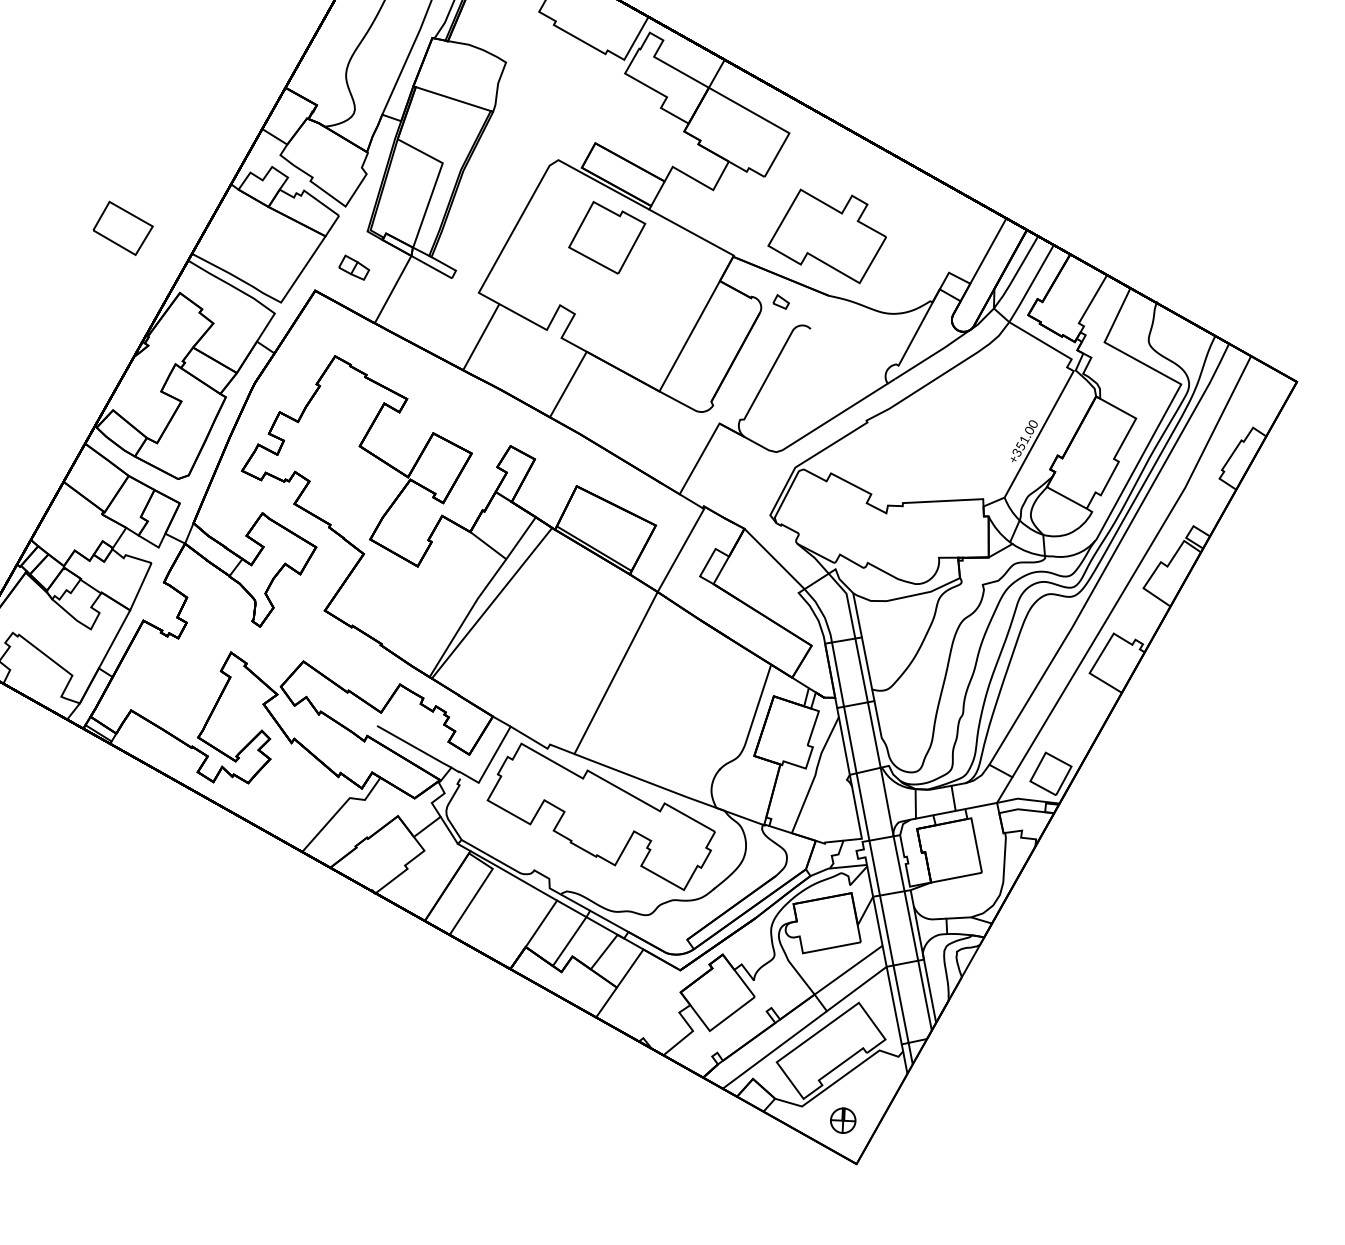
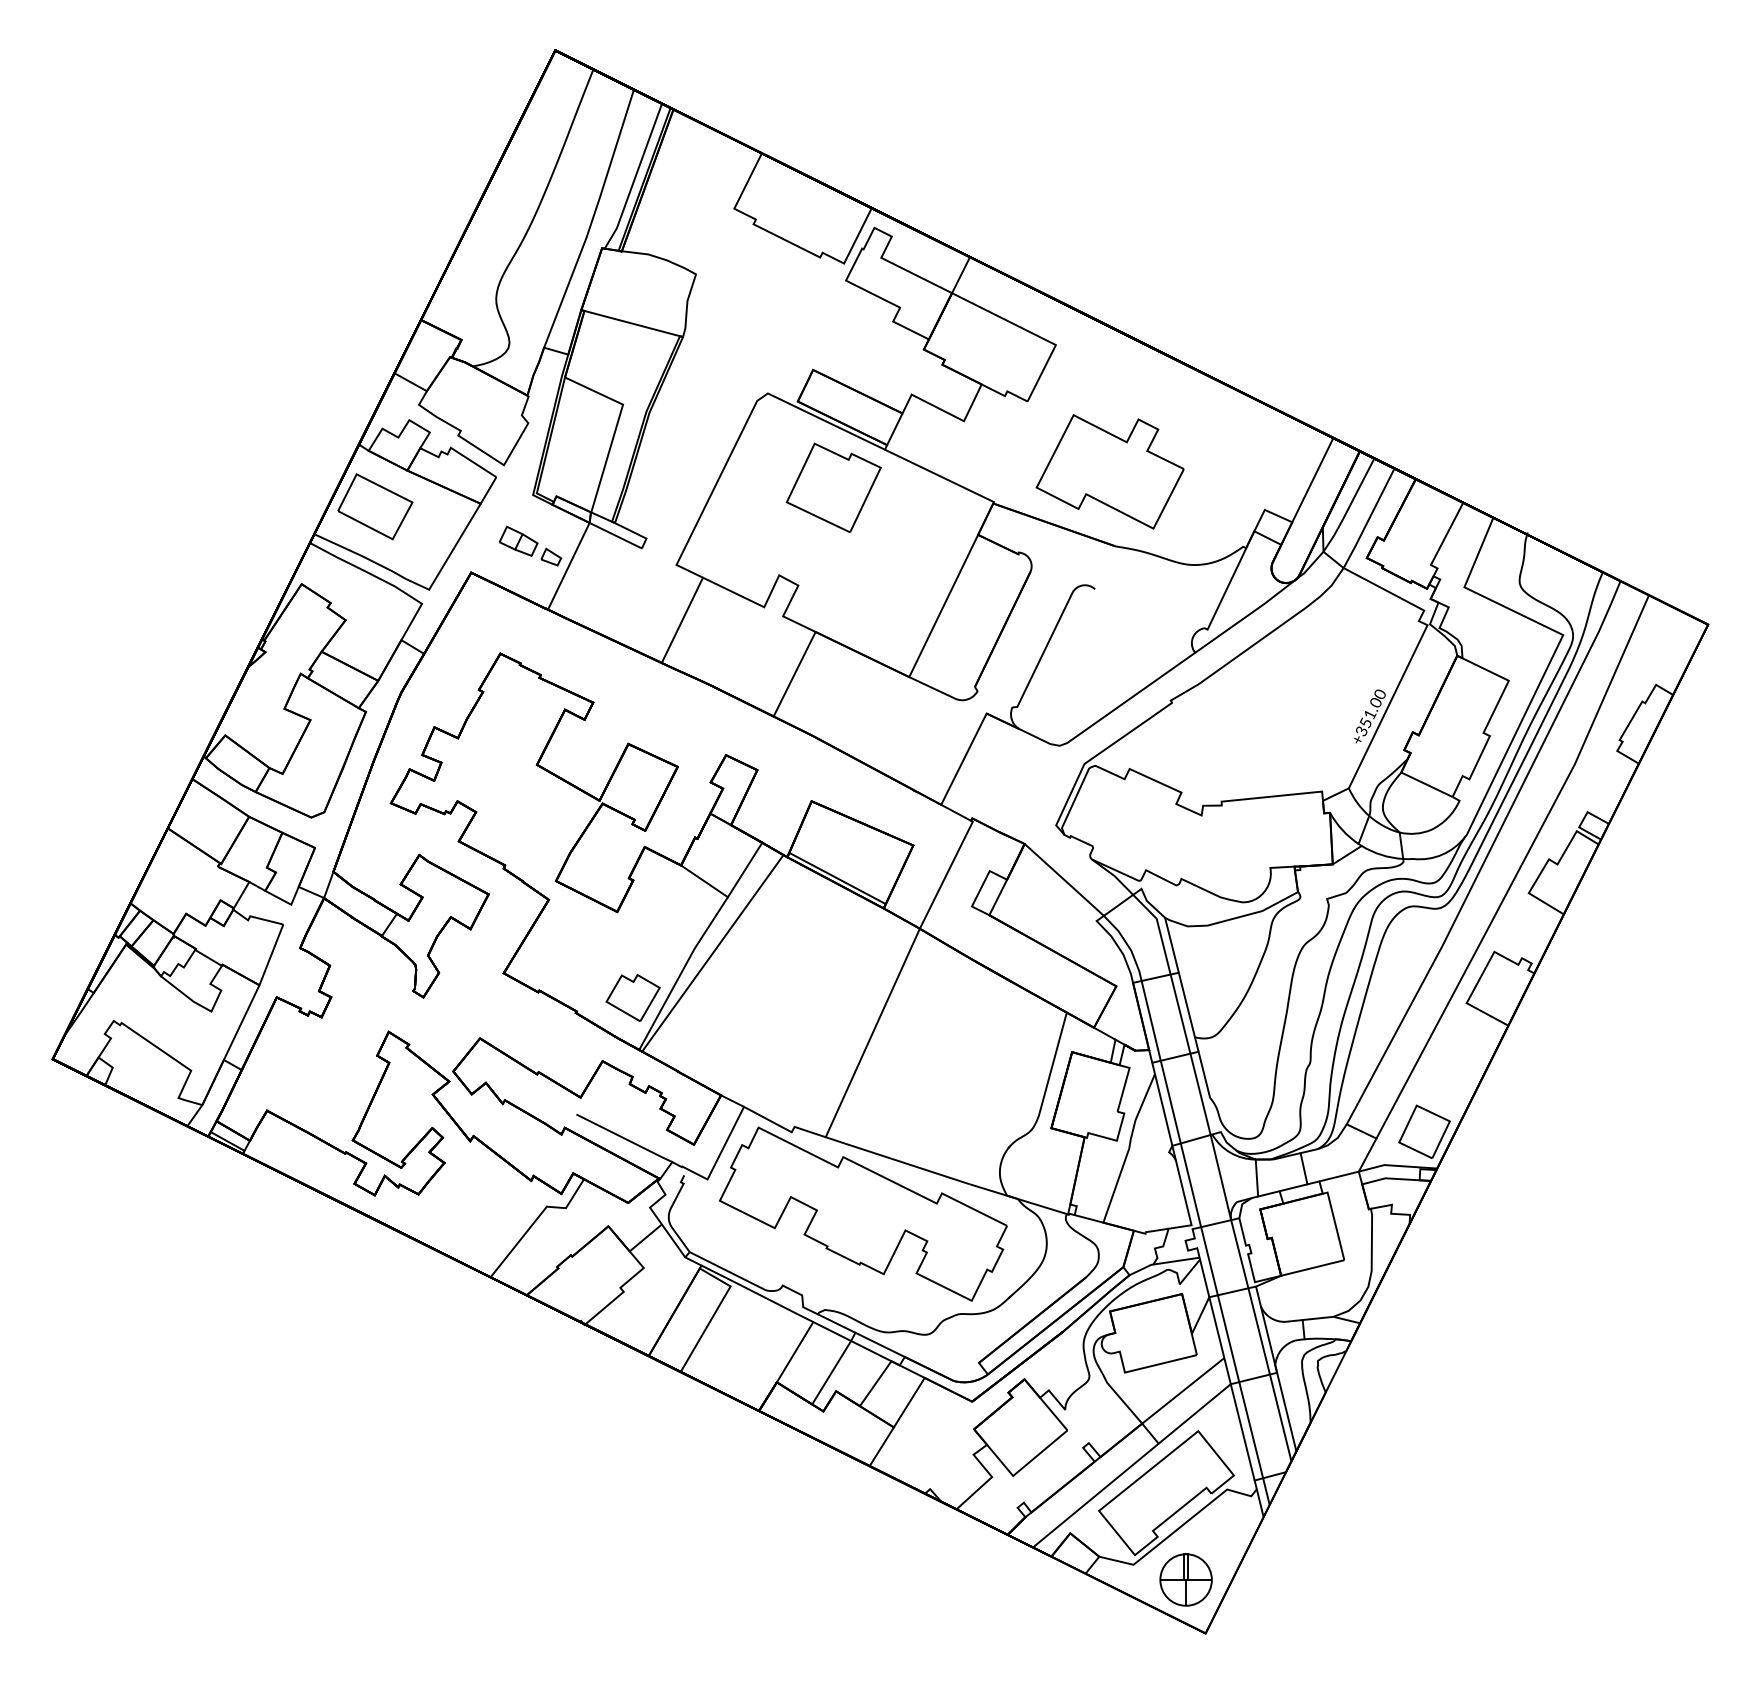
part: (123, 228) -> (375, 506), moved
part: (781, 301) -> (551, 556), moved
part: (426, 635) -> (632, 997), added
part: (842, 1120) -> (1185, 1579), size x1.67

